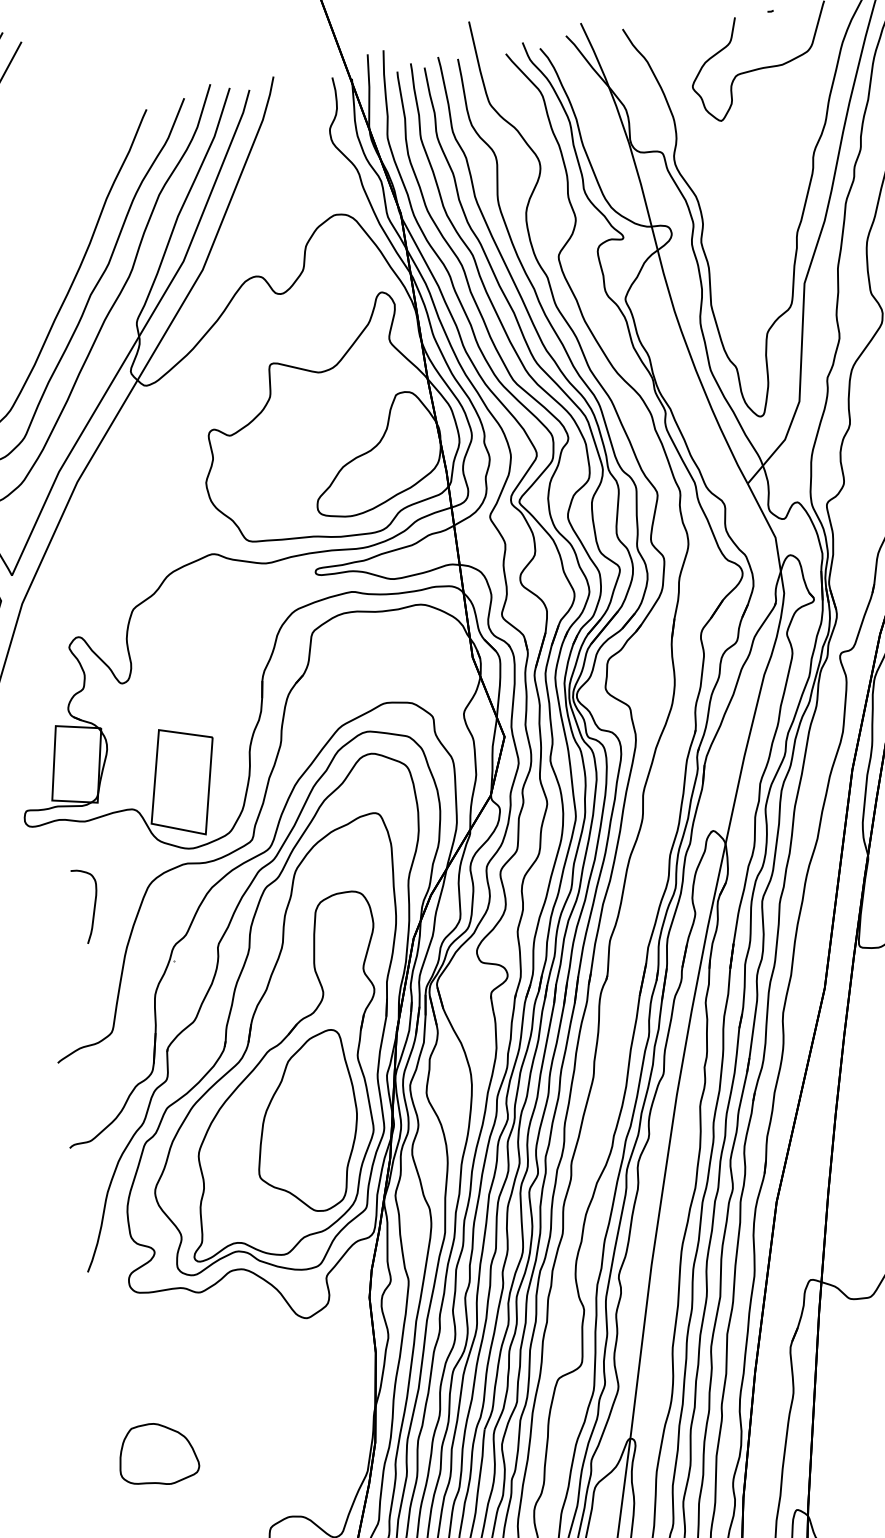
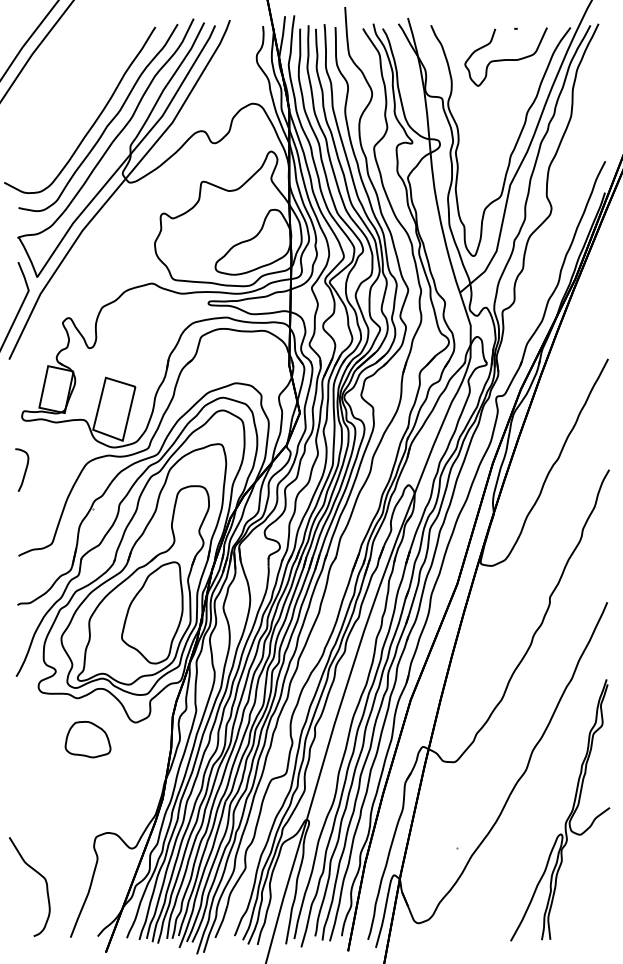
curve: (92, 907) -> (24, 471), moved
part: (156, 1454) -> (87, 739), moved

